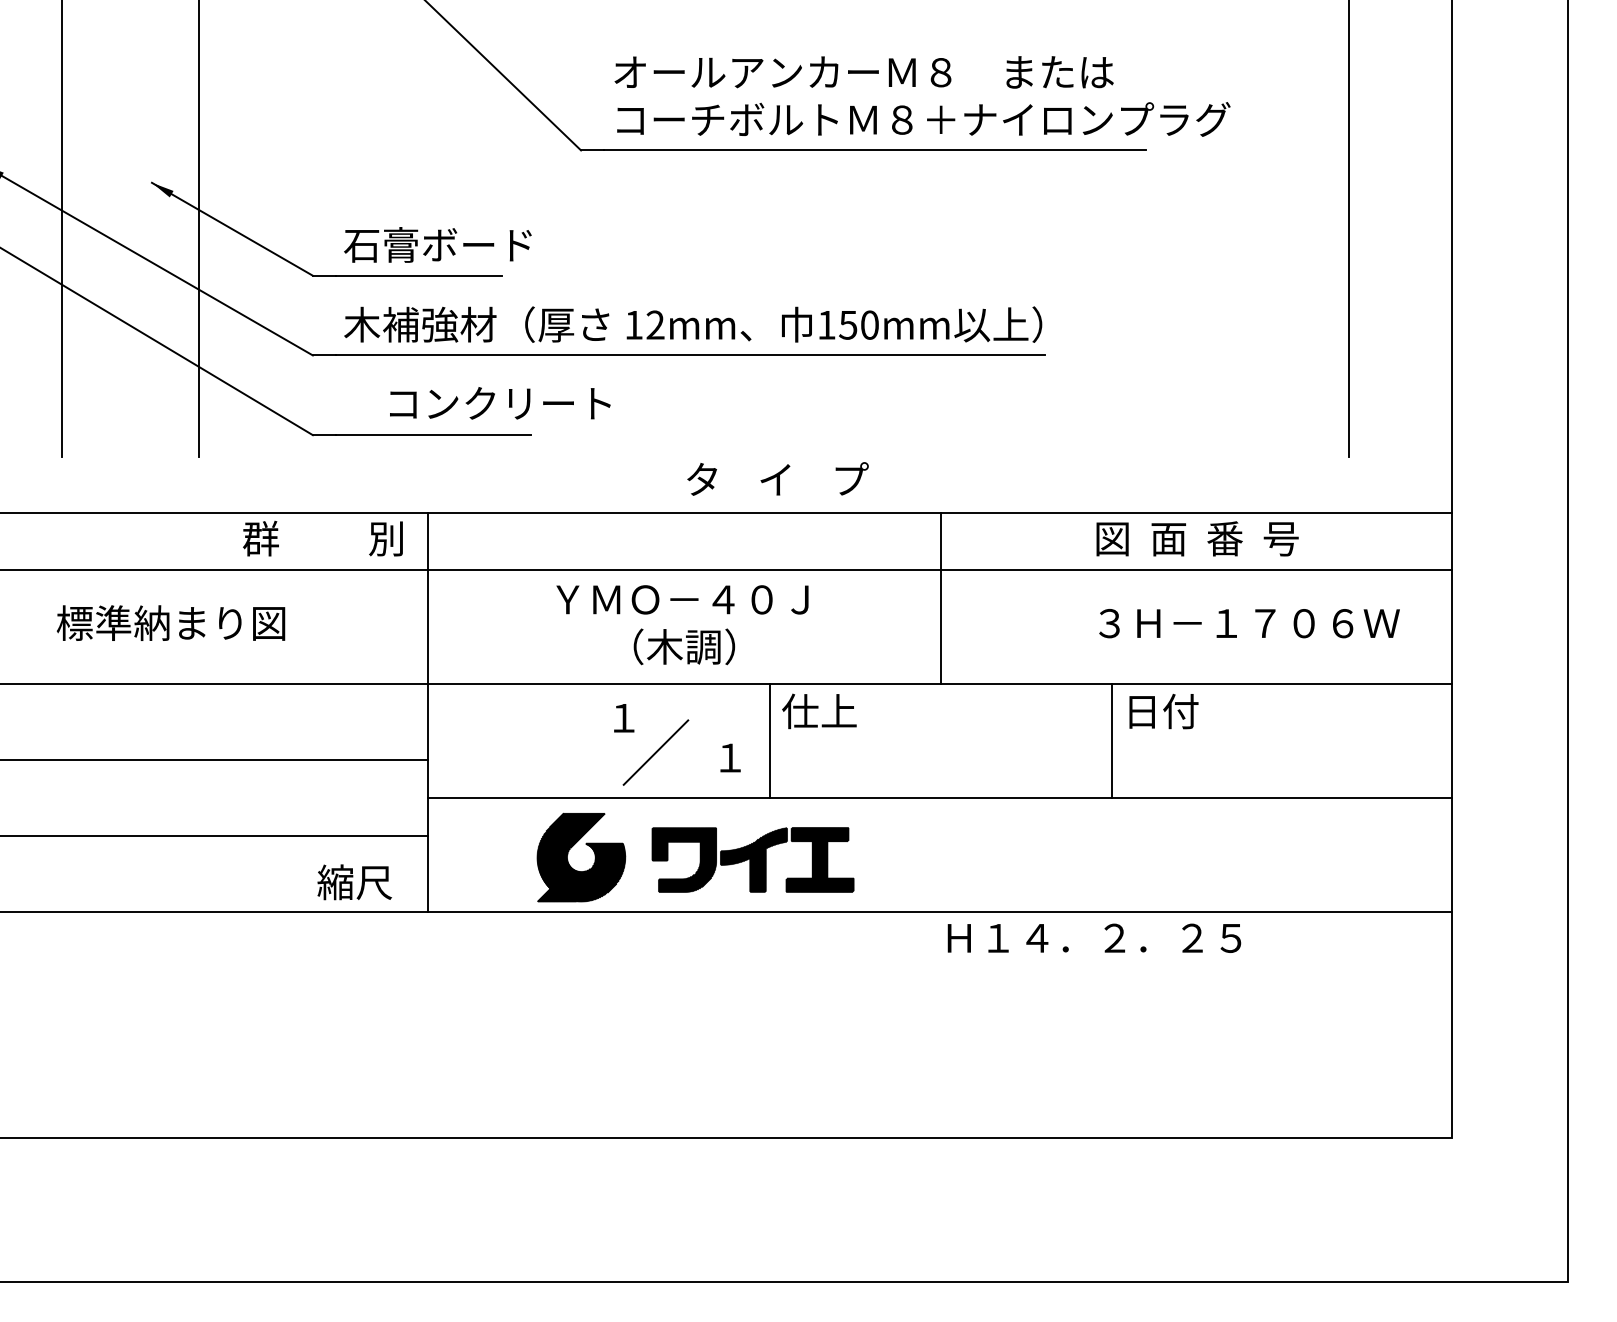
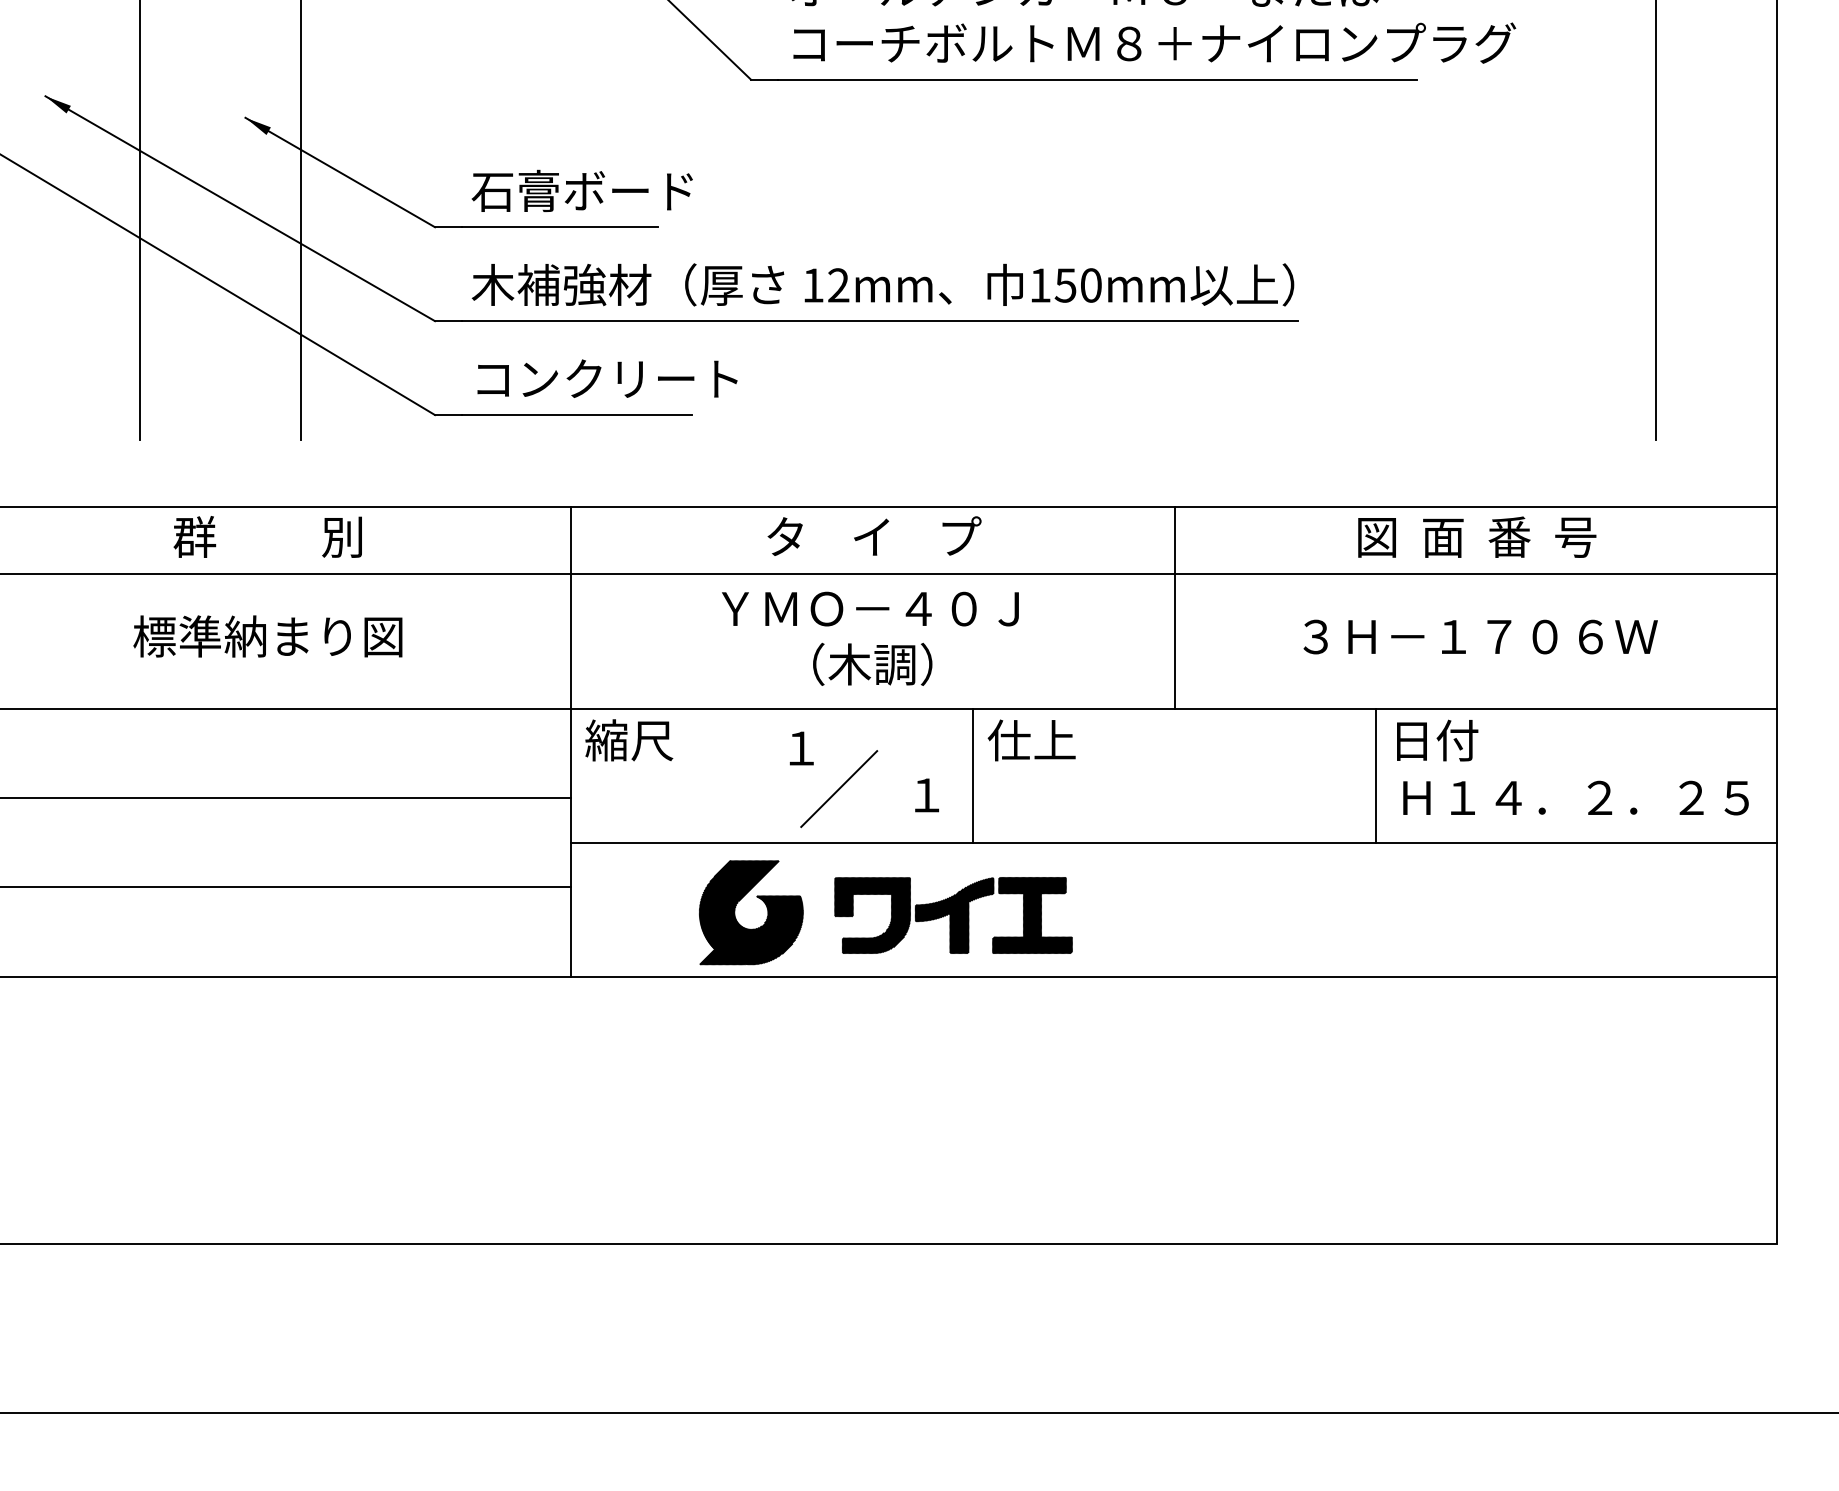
text: (500, 403) -> (607, 378), moved
text: (777, 478) -> (873, 535), moved
text: (322, 538) -> (267, 536), moved
text: (1249, 623) -> (1480, 636), moved
text: (354, 882) -> (628, 740), moved
text: (1094, 937) -> (1576, 797), moved

